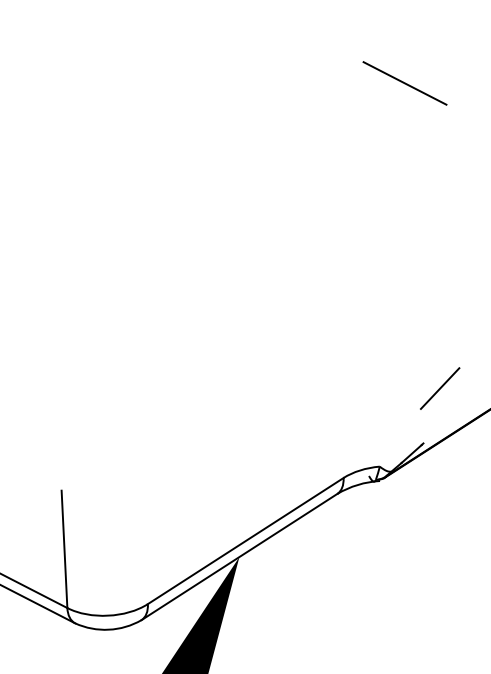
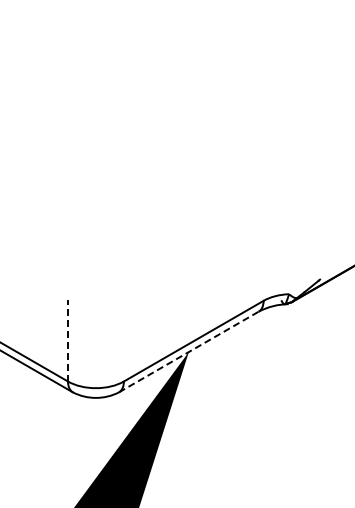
line: (404, 83) -> (319, 29), removed
line: (440, 387) -> (333, 241), removed
line: (65, 548) -> (68, 340), solid -> dashed
line: (238, 557) -> (188, 352), solid -> dashed

